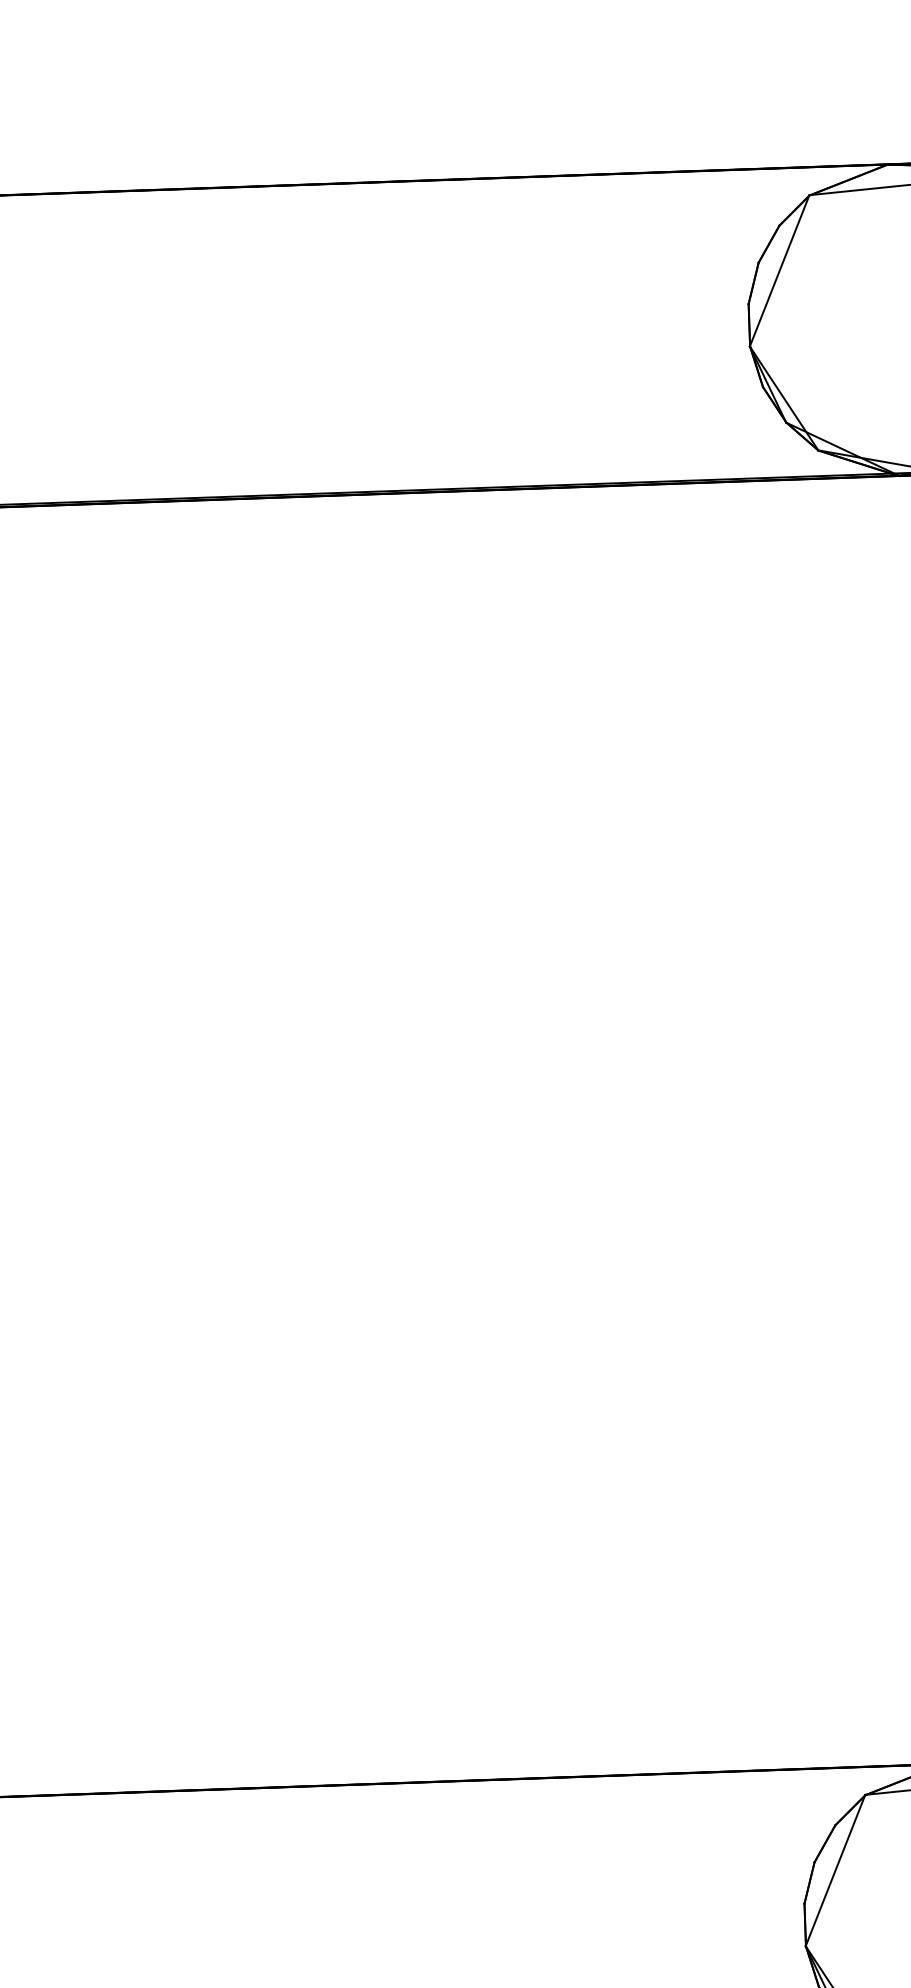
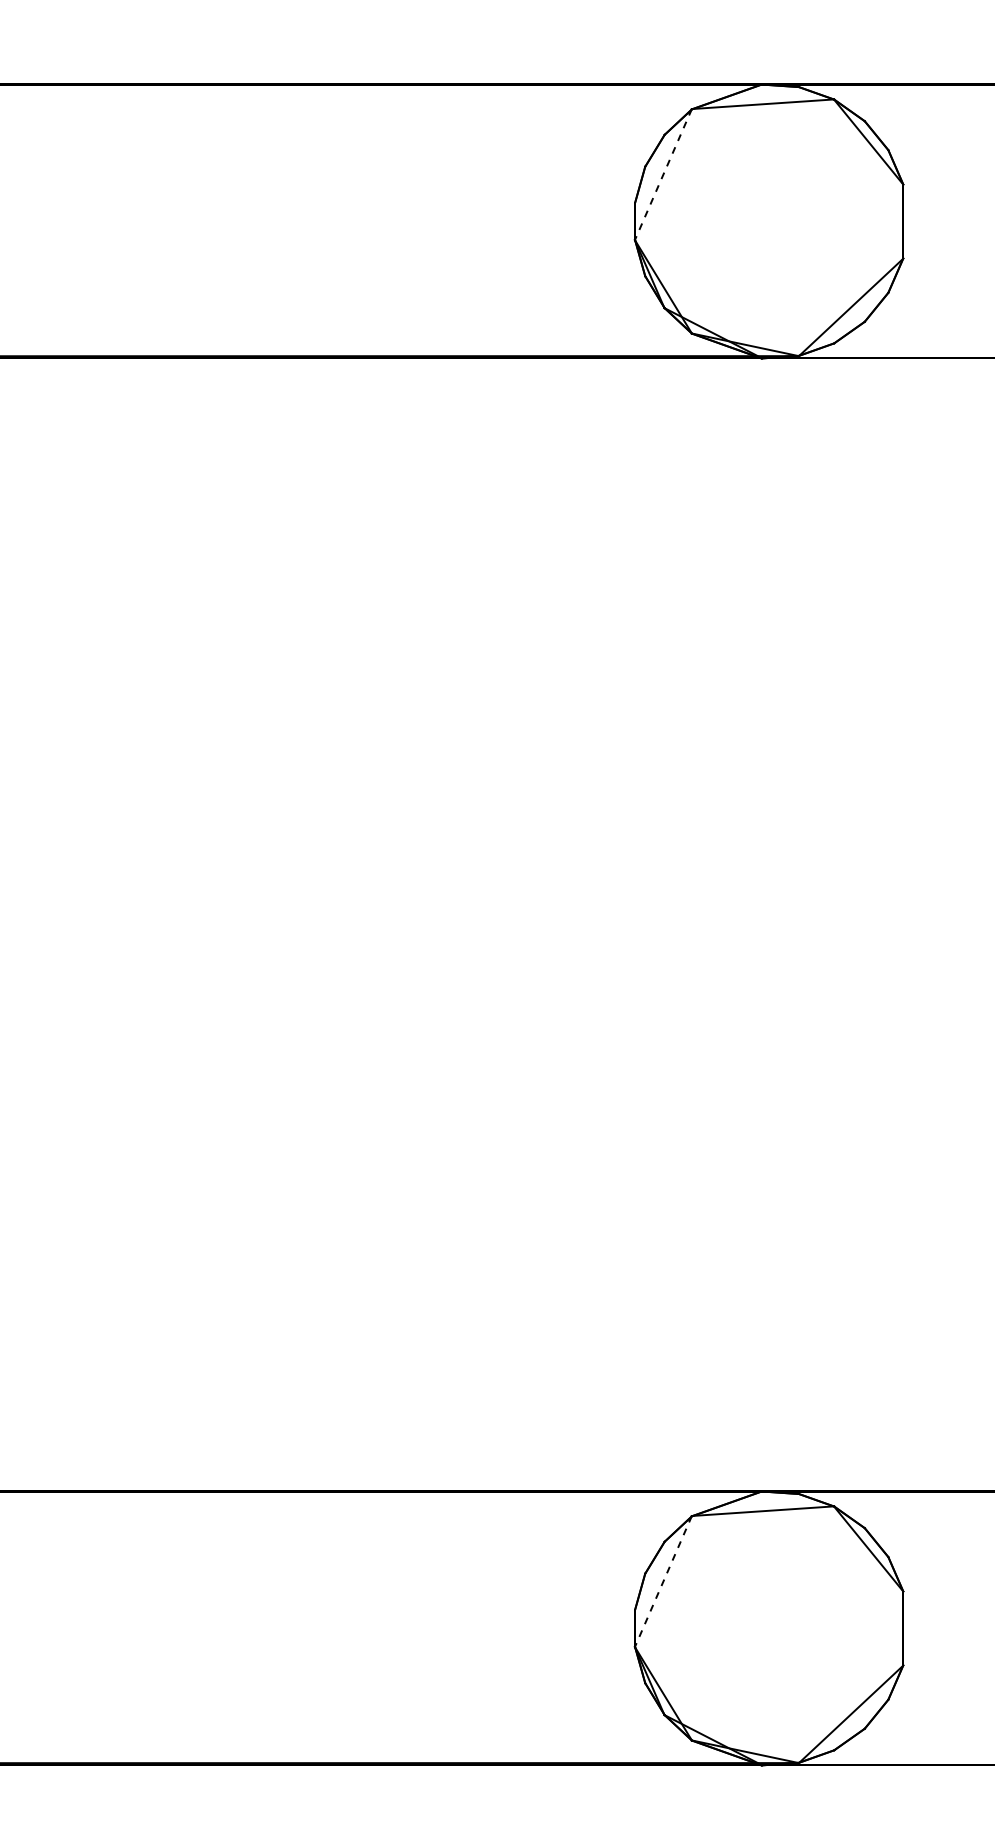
line: (779, 271) -> (663, 175), solid -> dashed
line: (835, 1871) -> (663, 1582), solid -> dashed

